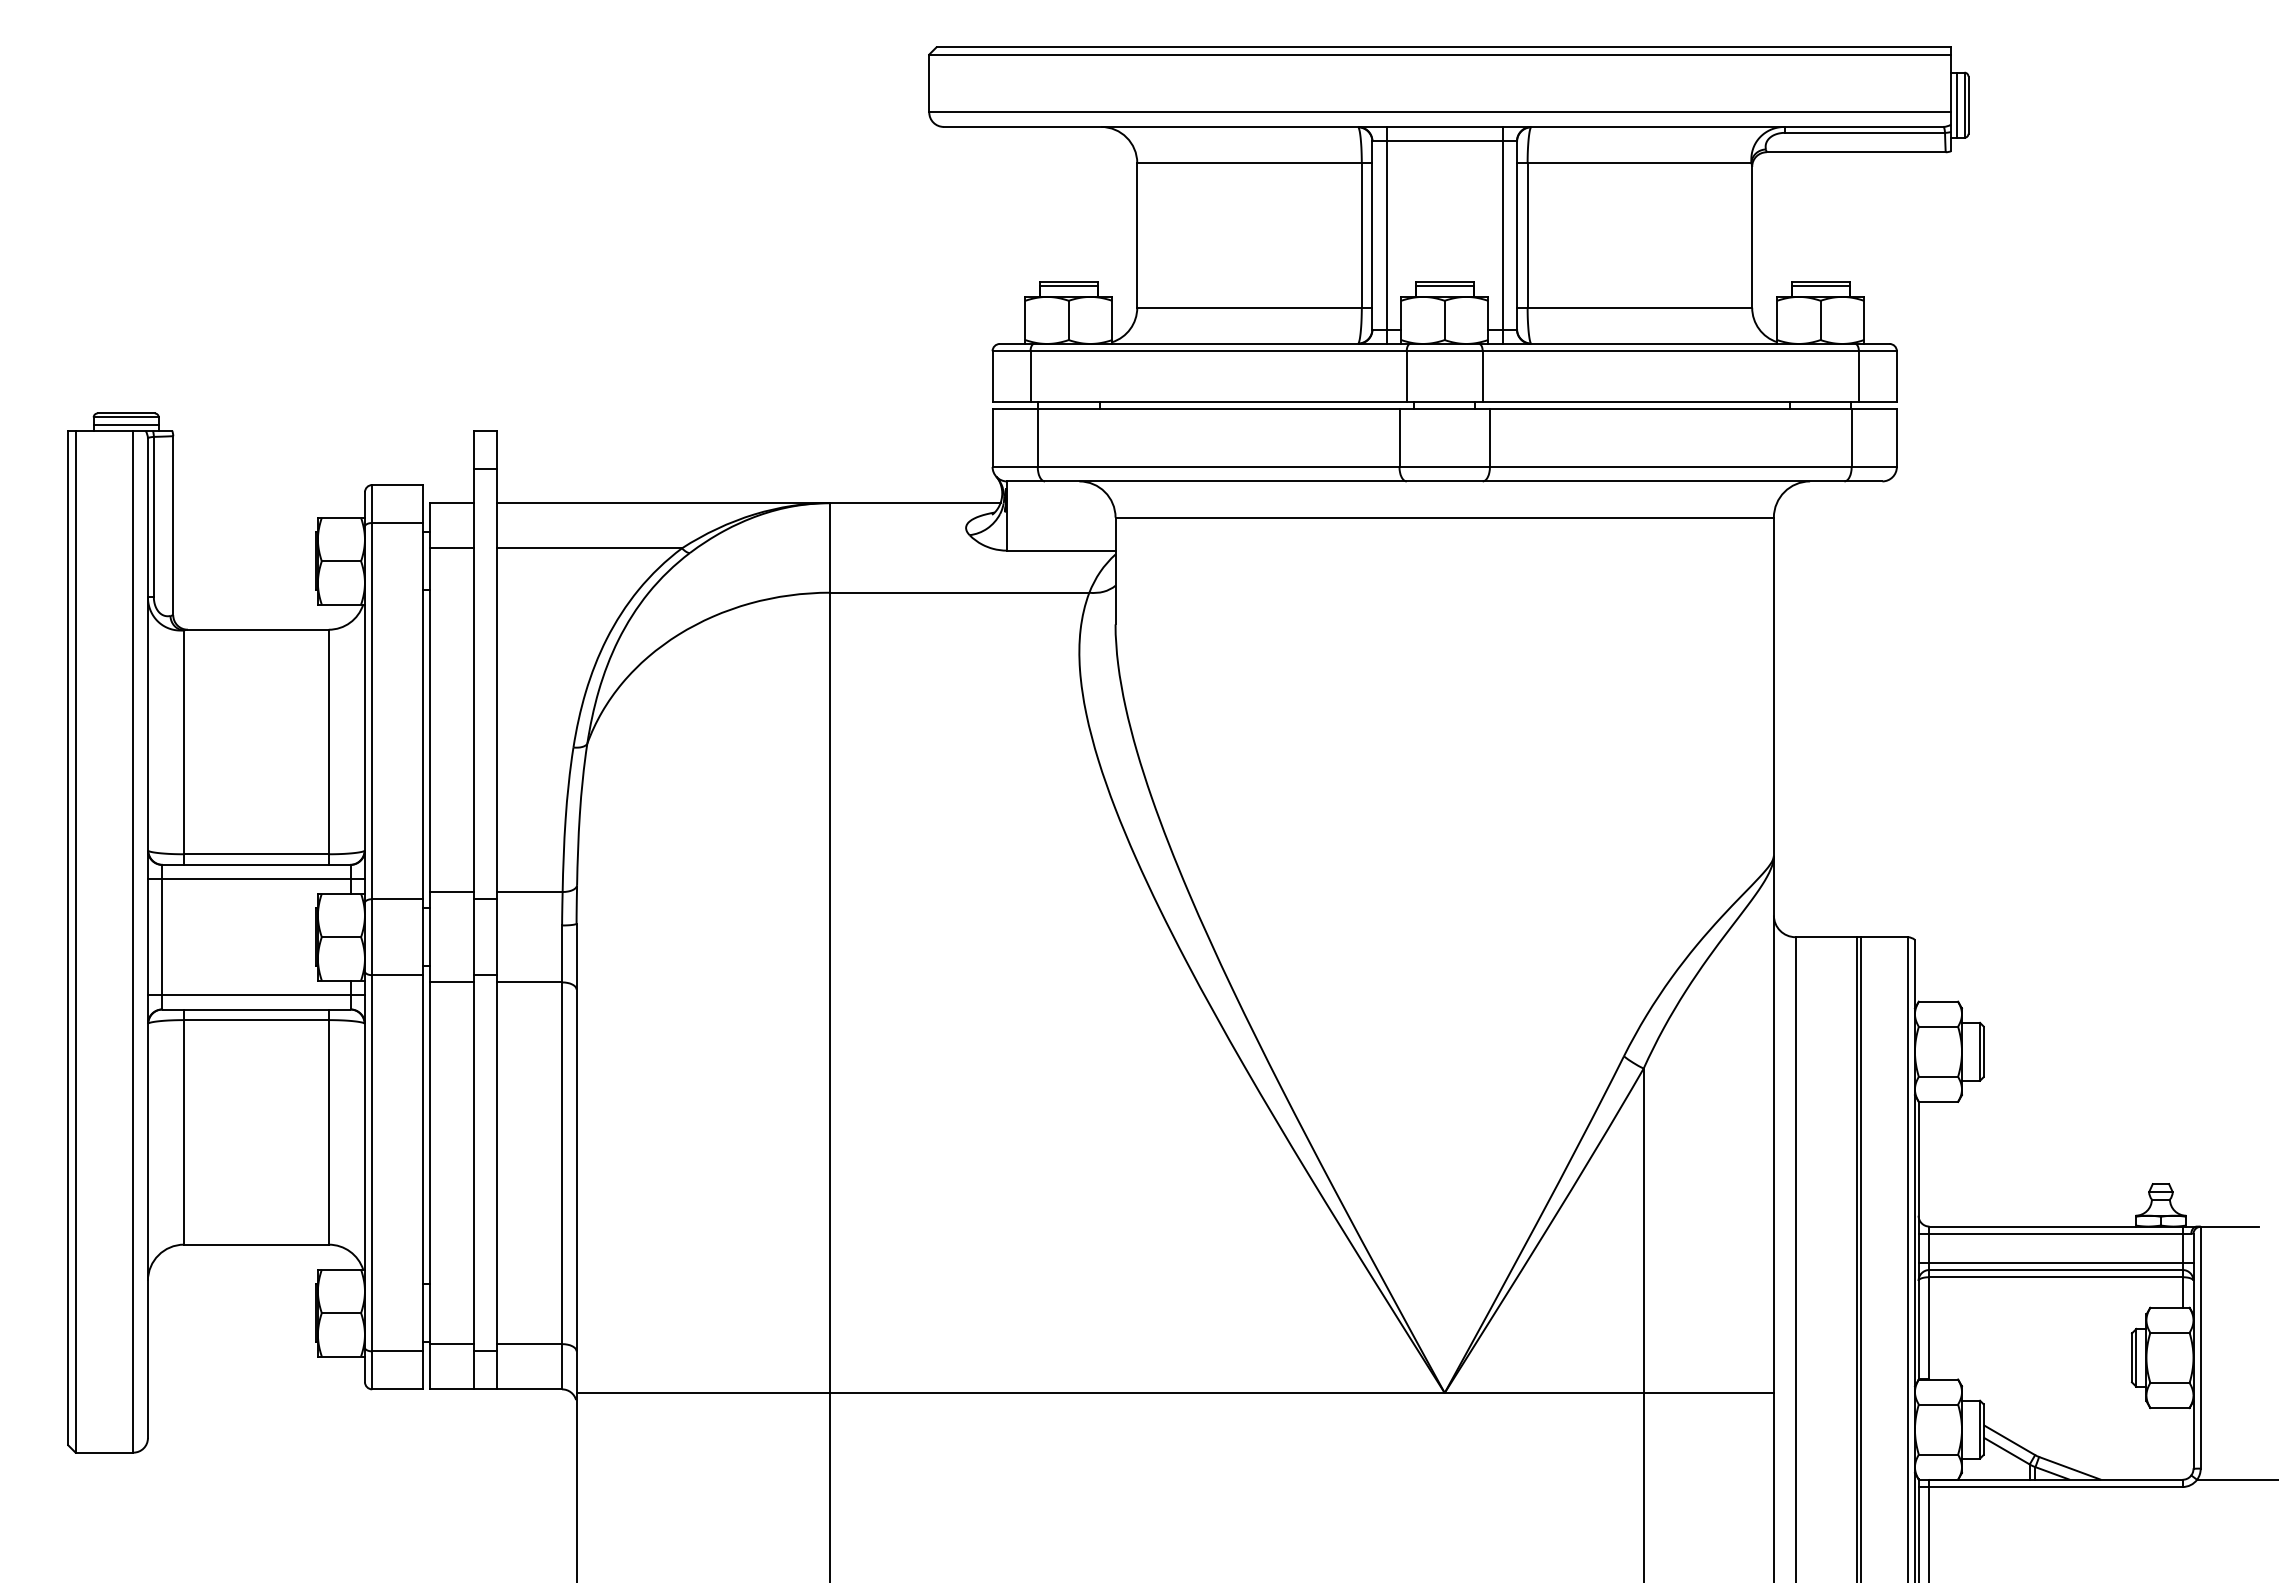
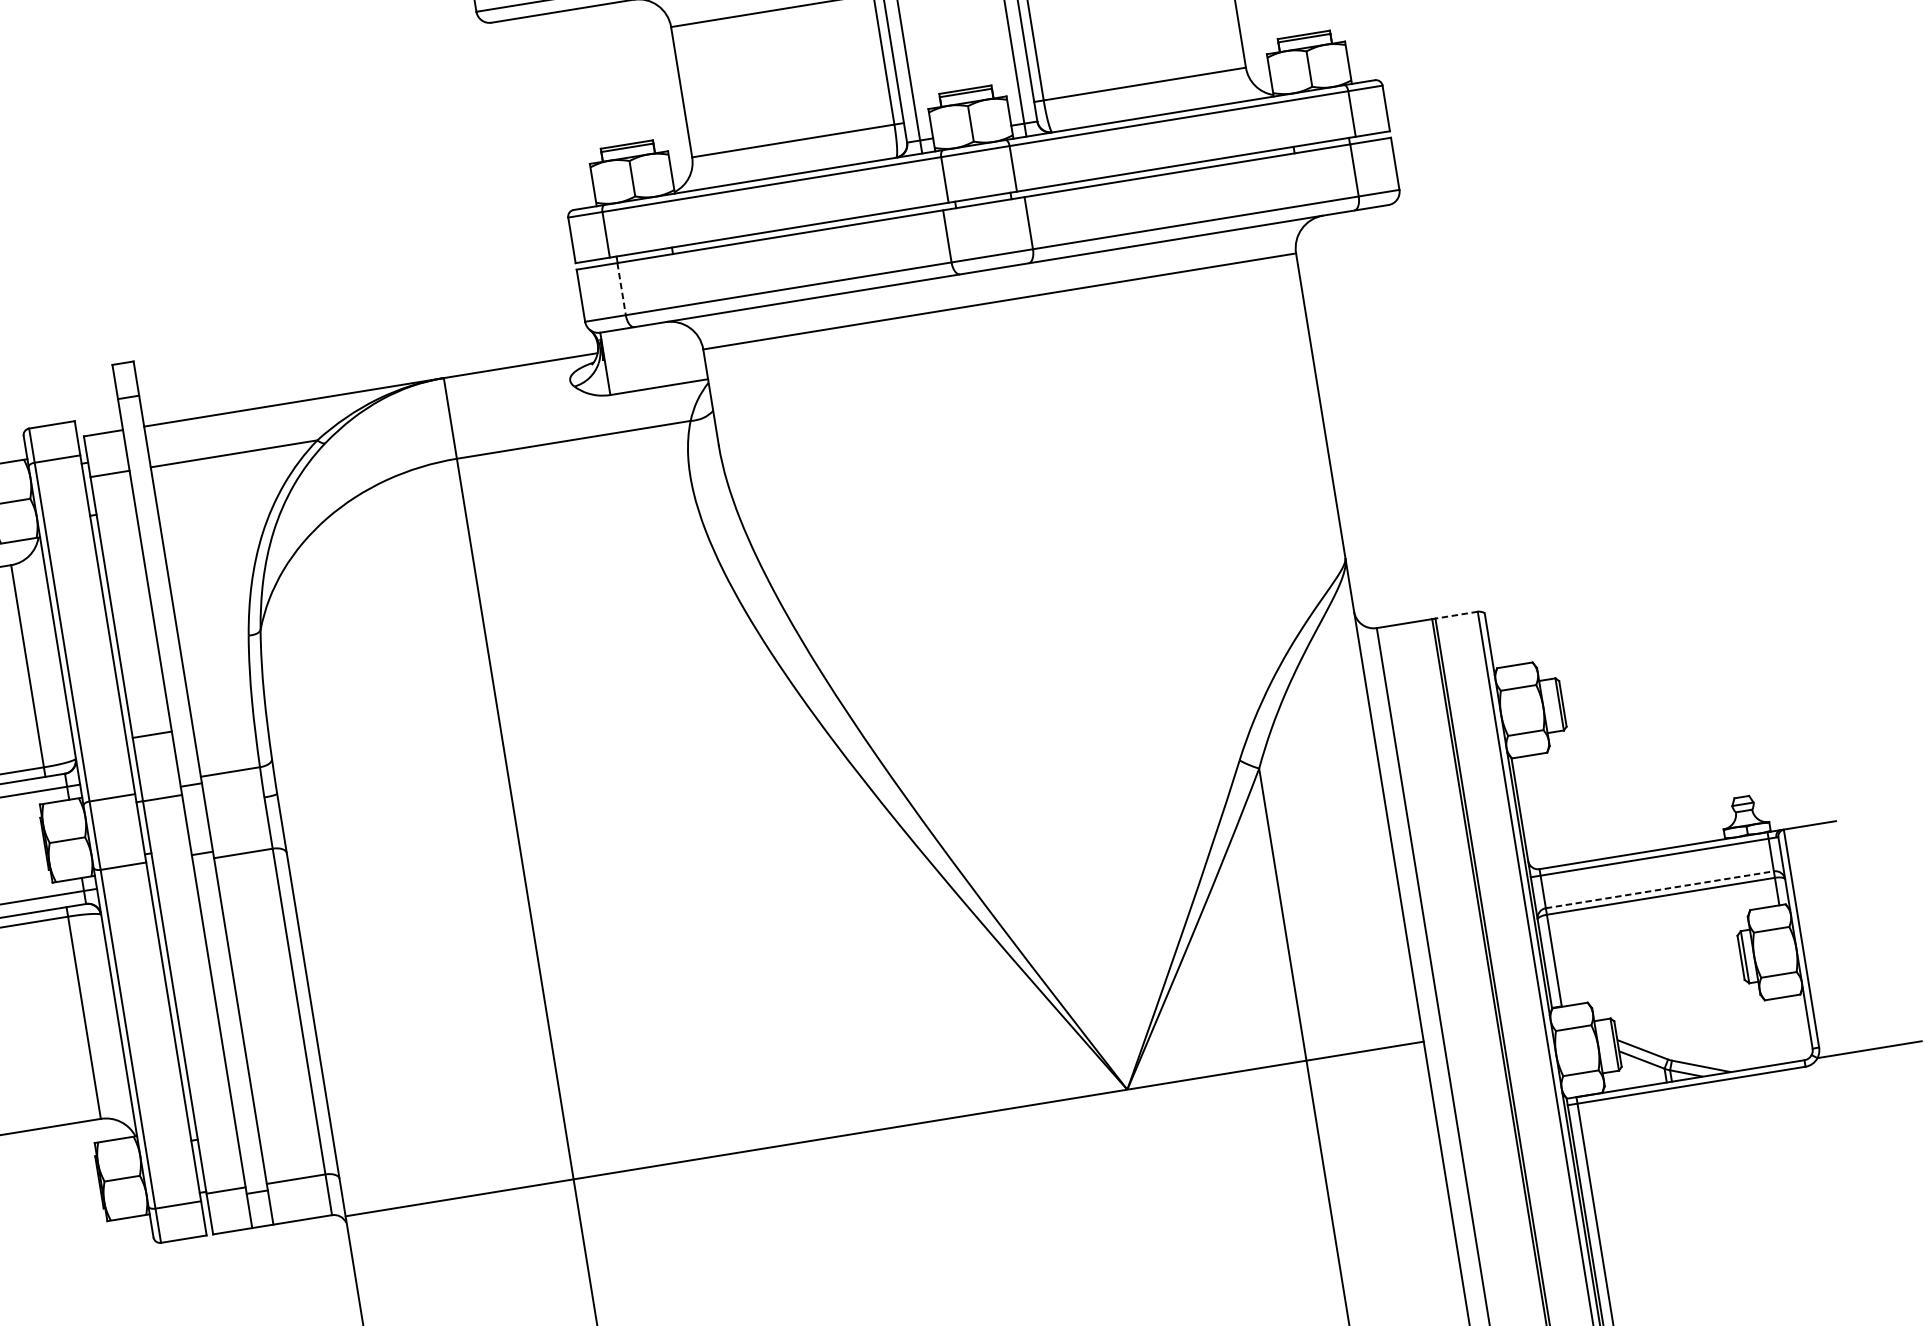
line: (1037, 438) -> (621, 289), solid -> dashed
line: (451, 891) -> (151, 734), moved
line: (1884, 937) -> (1456, 615), solid -> dashed
line: (451, 982) -> (162, 798), moved
line: (2055, 1262) -> (1658, 883), removed
line: (2056, 1269) -> (1660, 889), solid -> dashed

